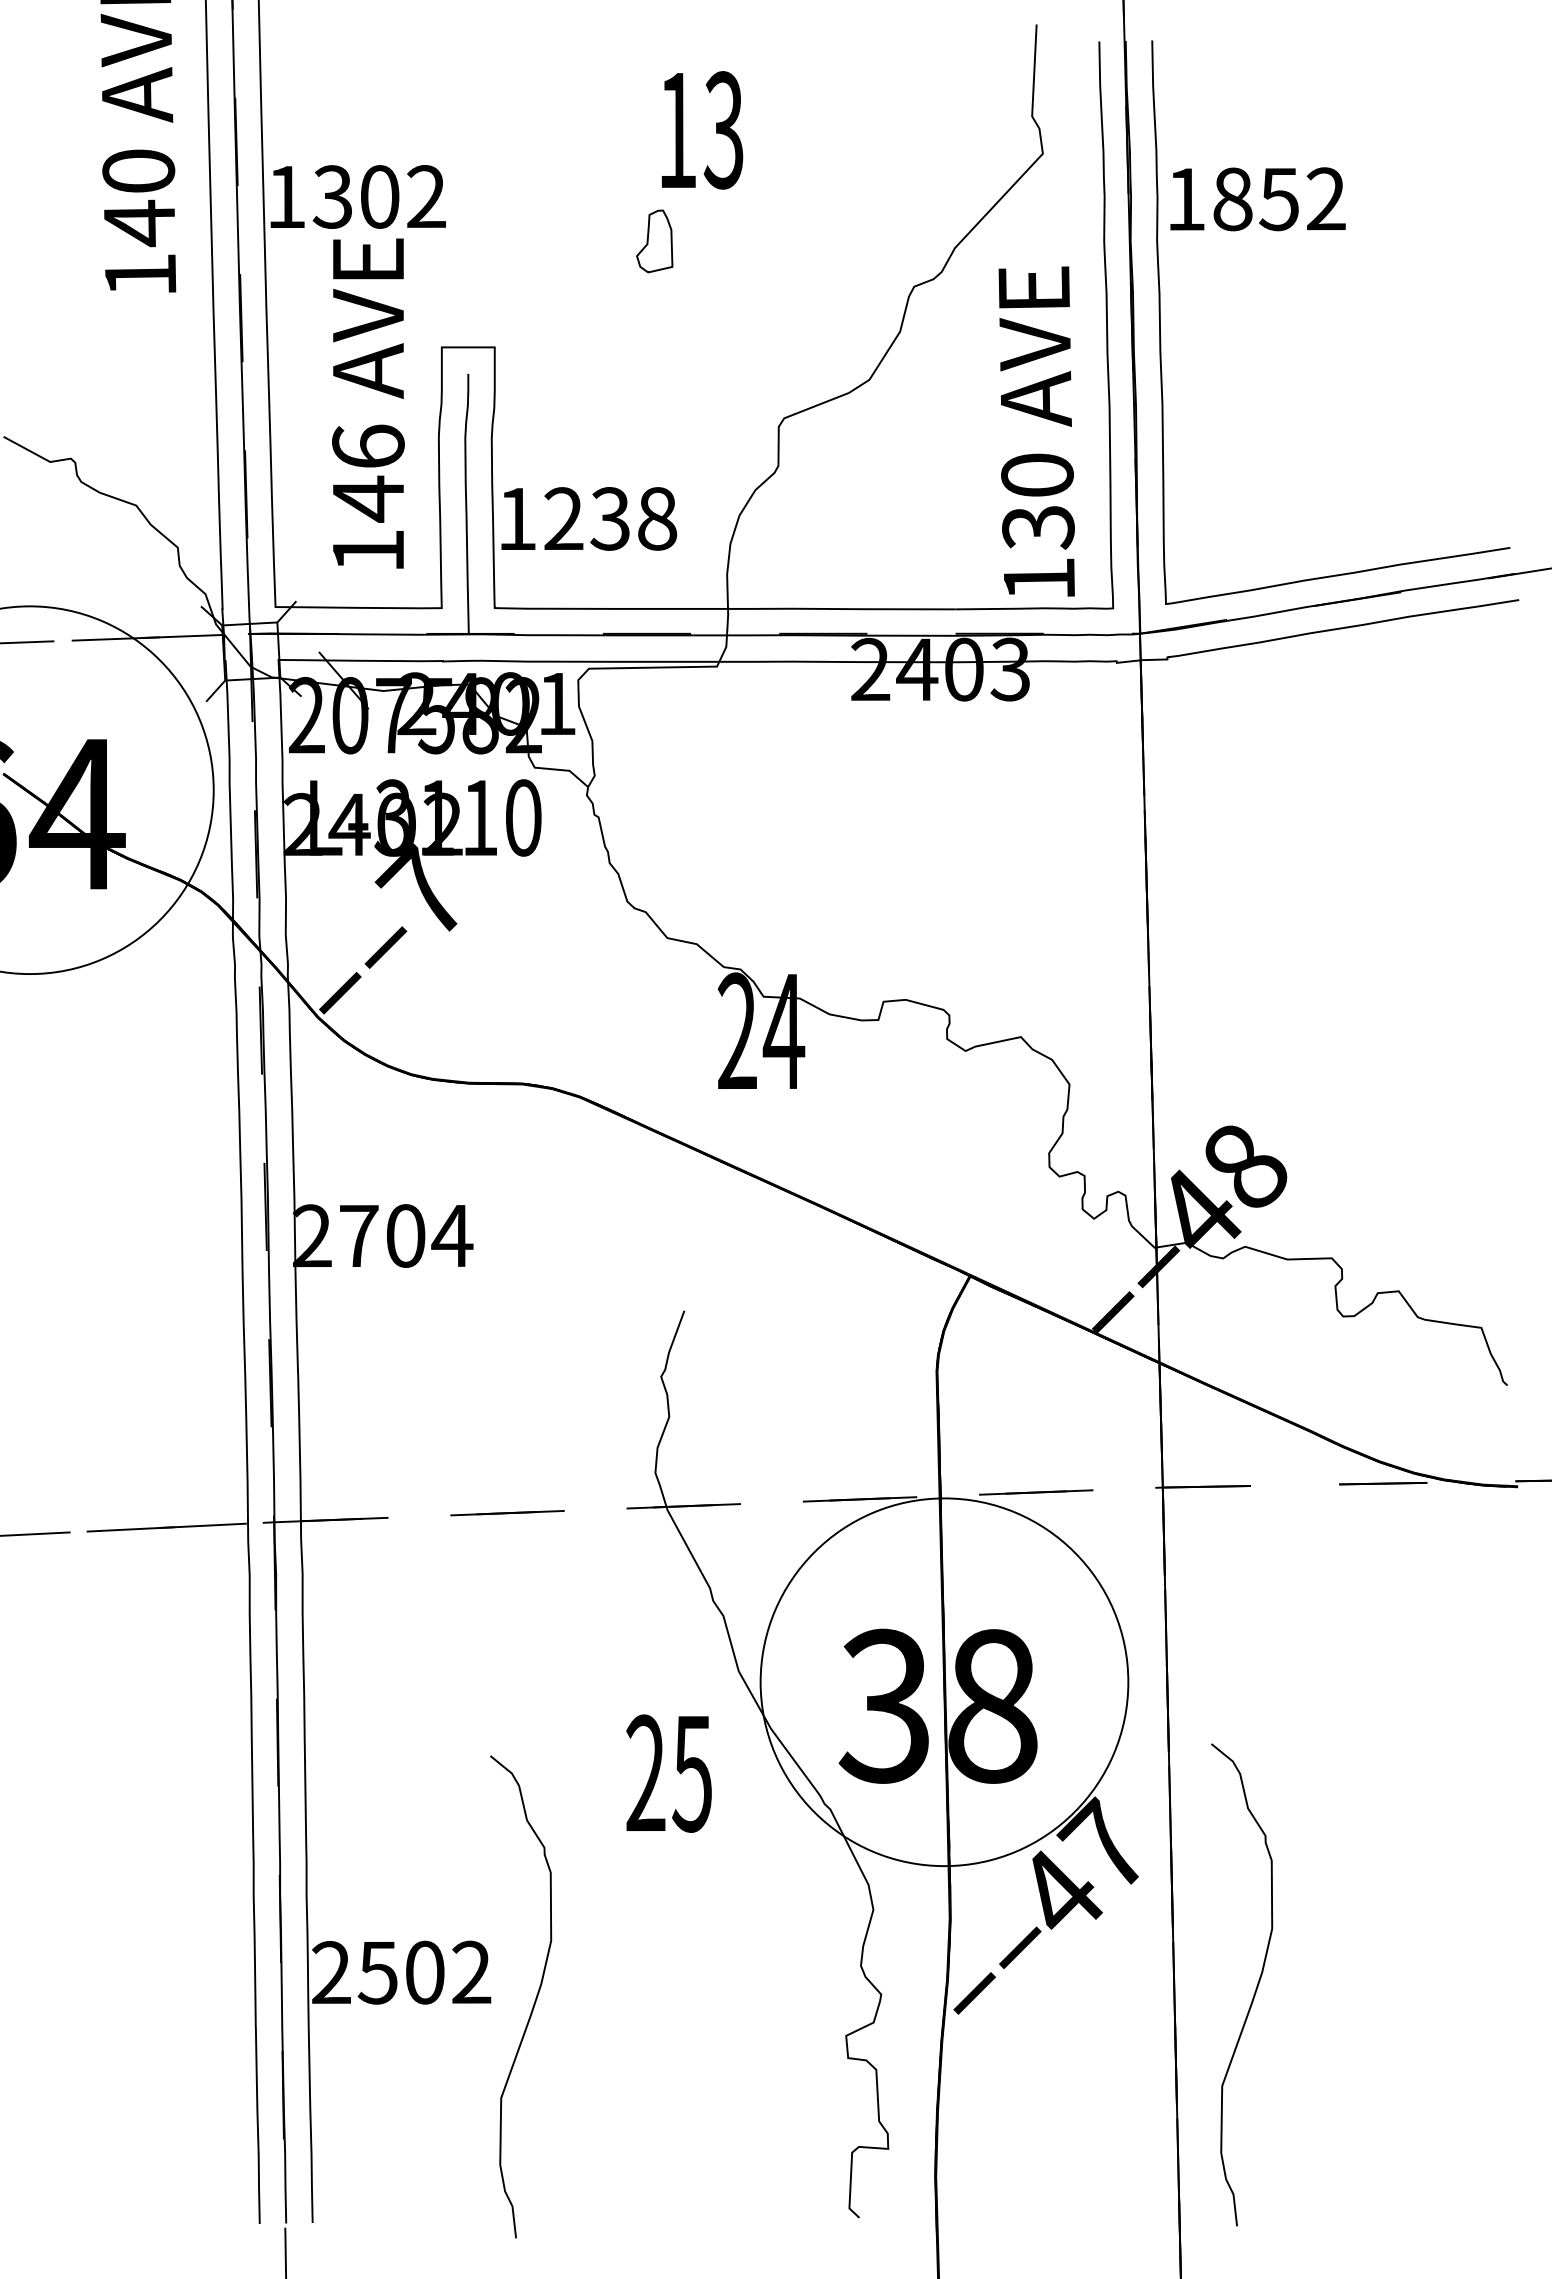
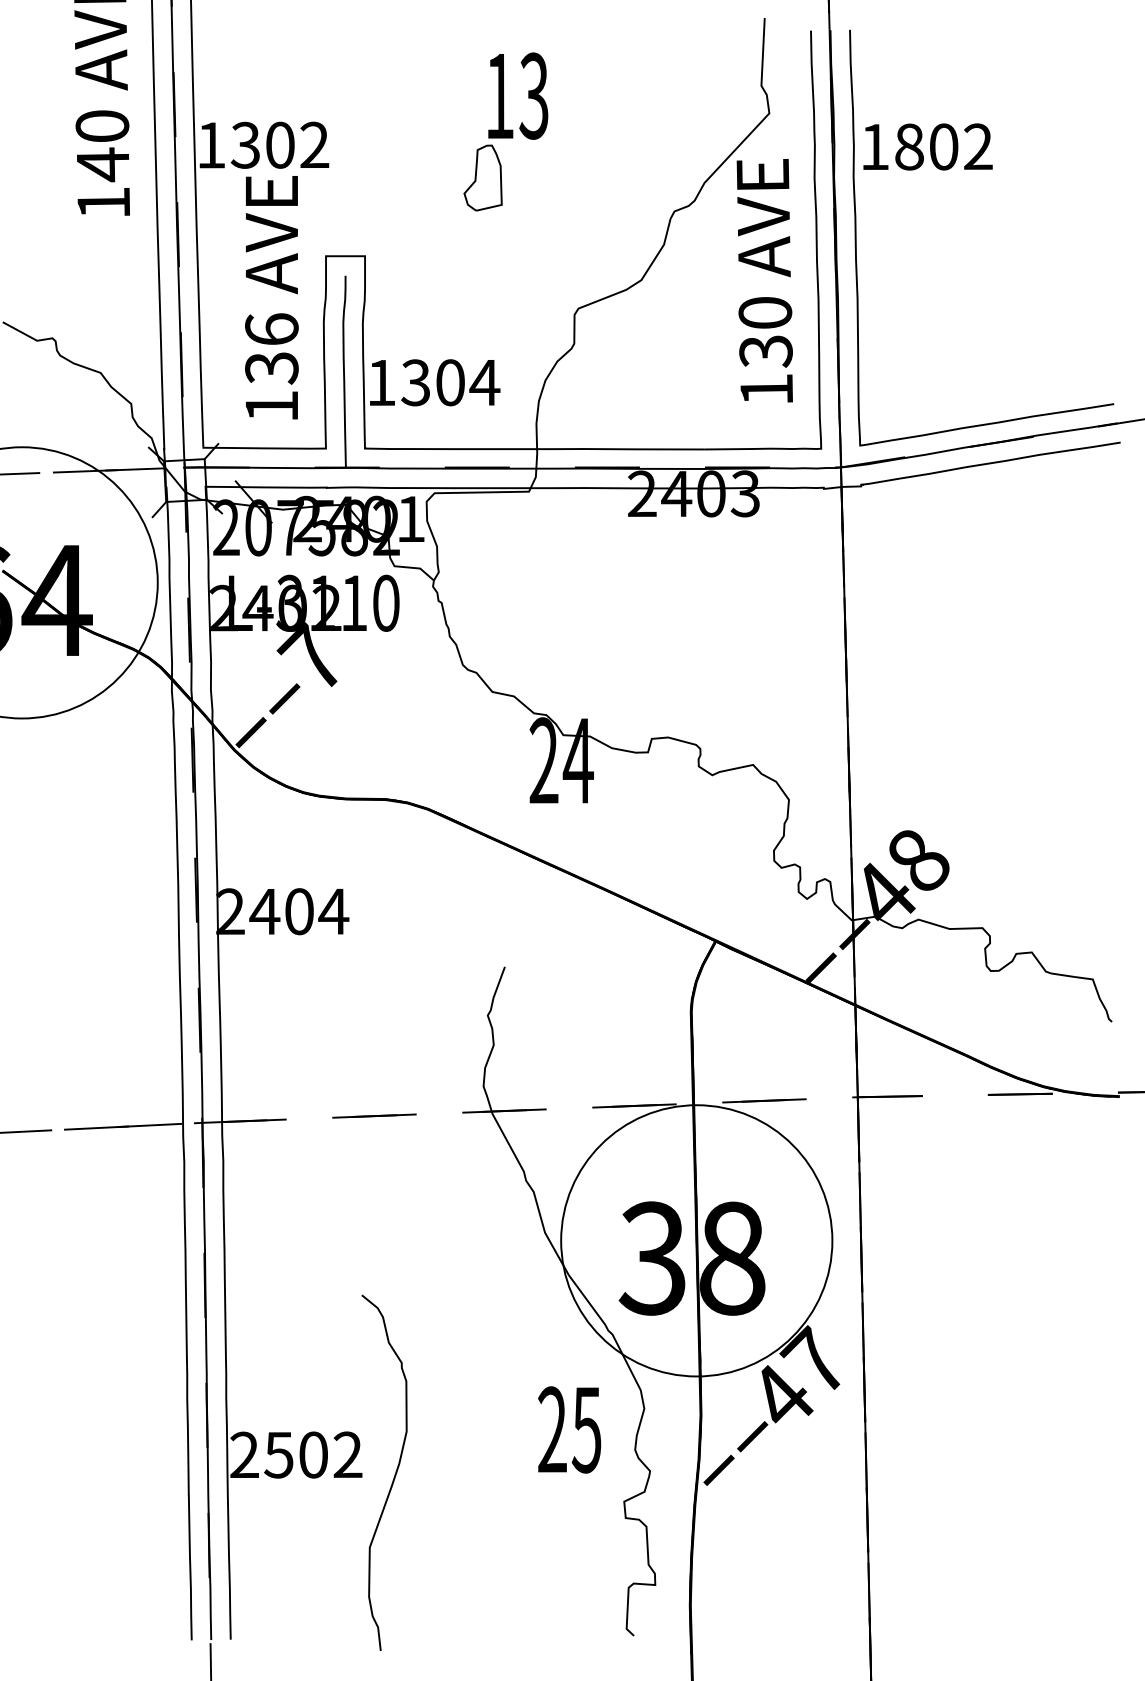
text: (1278, 199) -> (943, 147), 1852 -> 1802
part: (654, 241) -> (482, 178), size x1.43
text: (1036, 431) -> (764, 280), moved
text: (368, 498) -> (271, 367), 146 -> 136
text: (610, 518) -> (450, 382), 1238 -> 1304
text: (358, 1235) -> (264, 911), 2704 -> 2404
text: (668, 1773) -> (569, 1429), moved
curve: (1255, 1988) -> (926, 1466), removed

